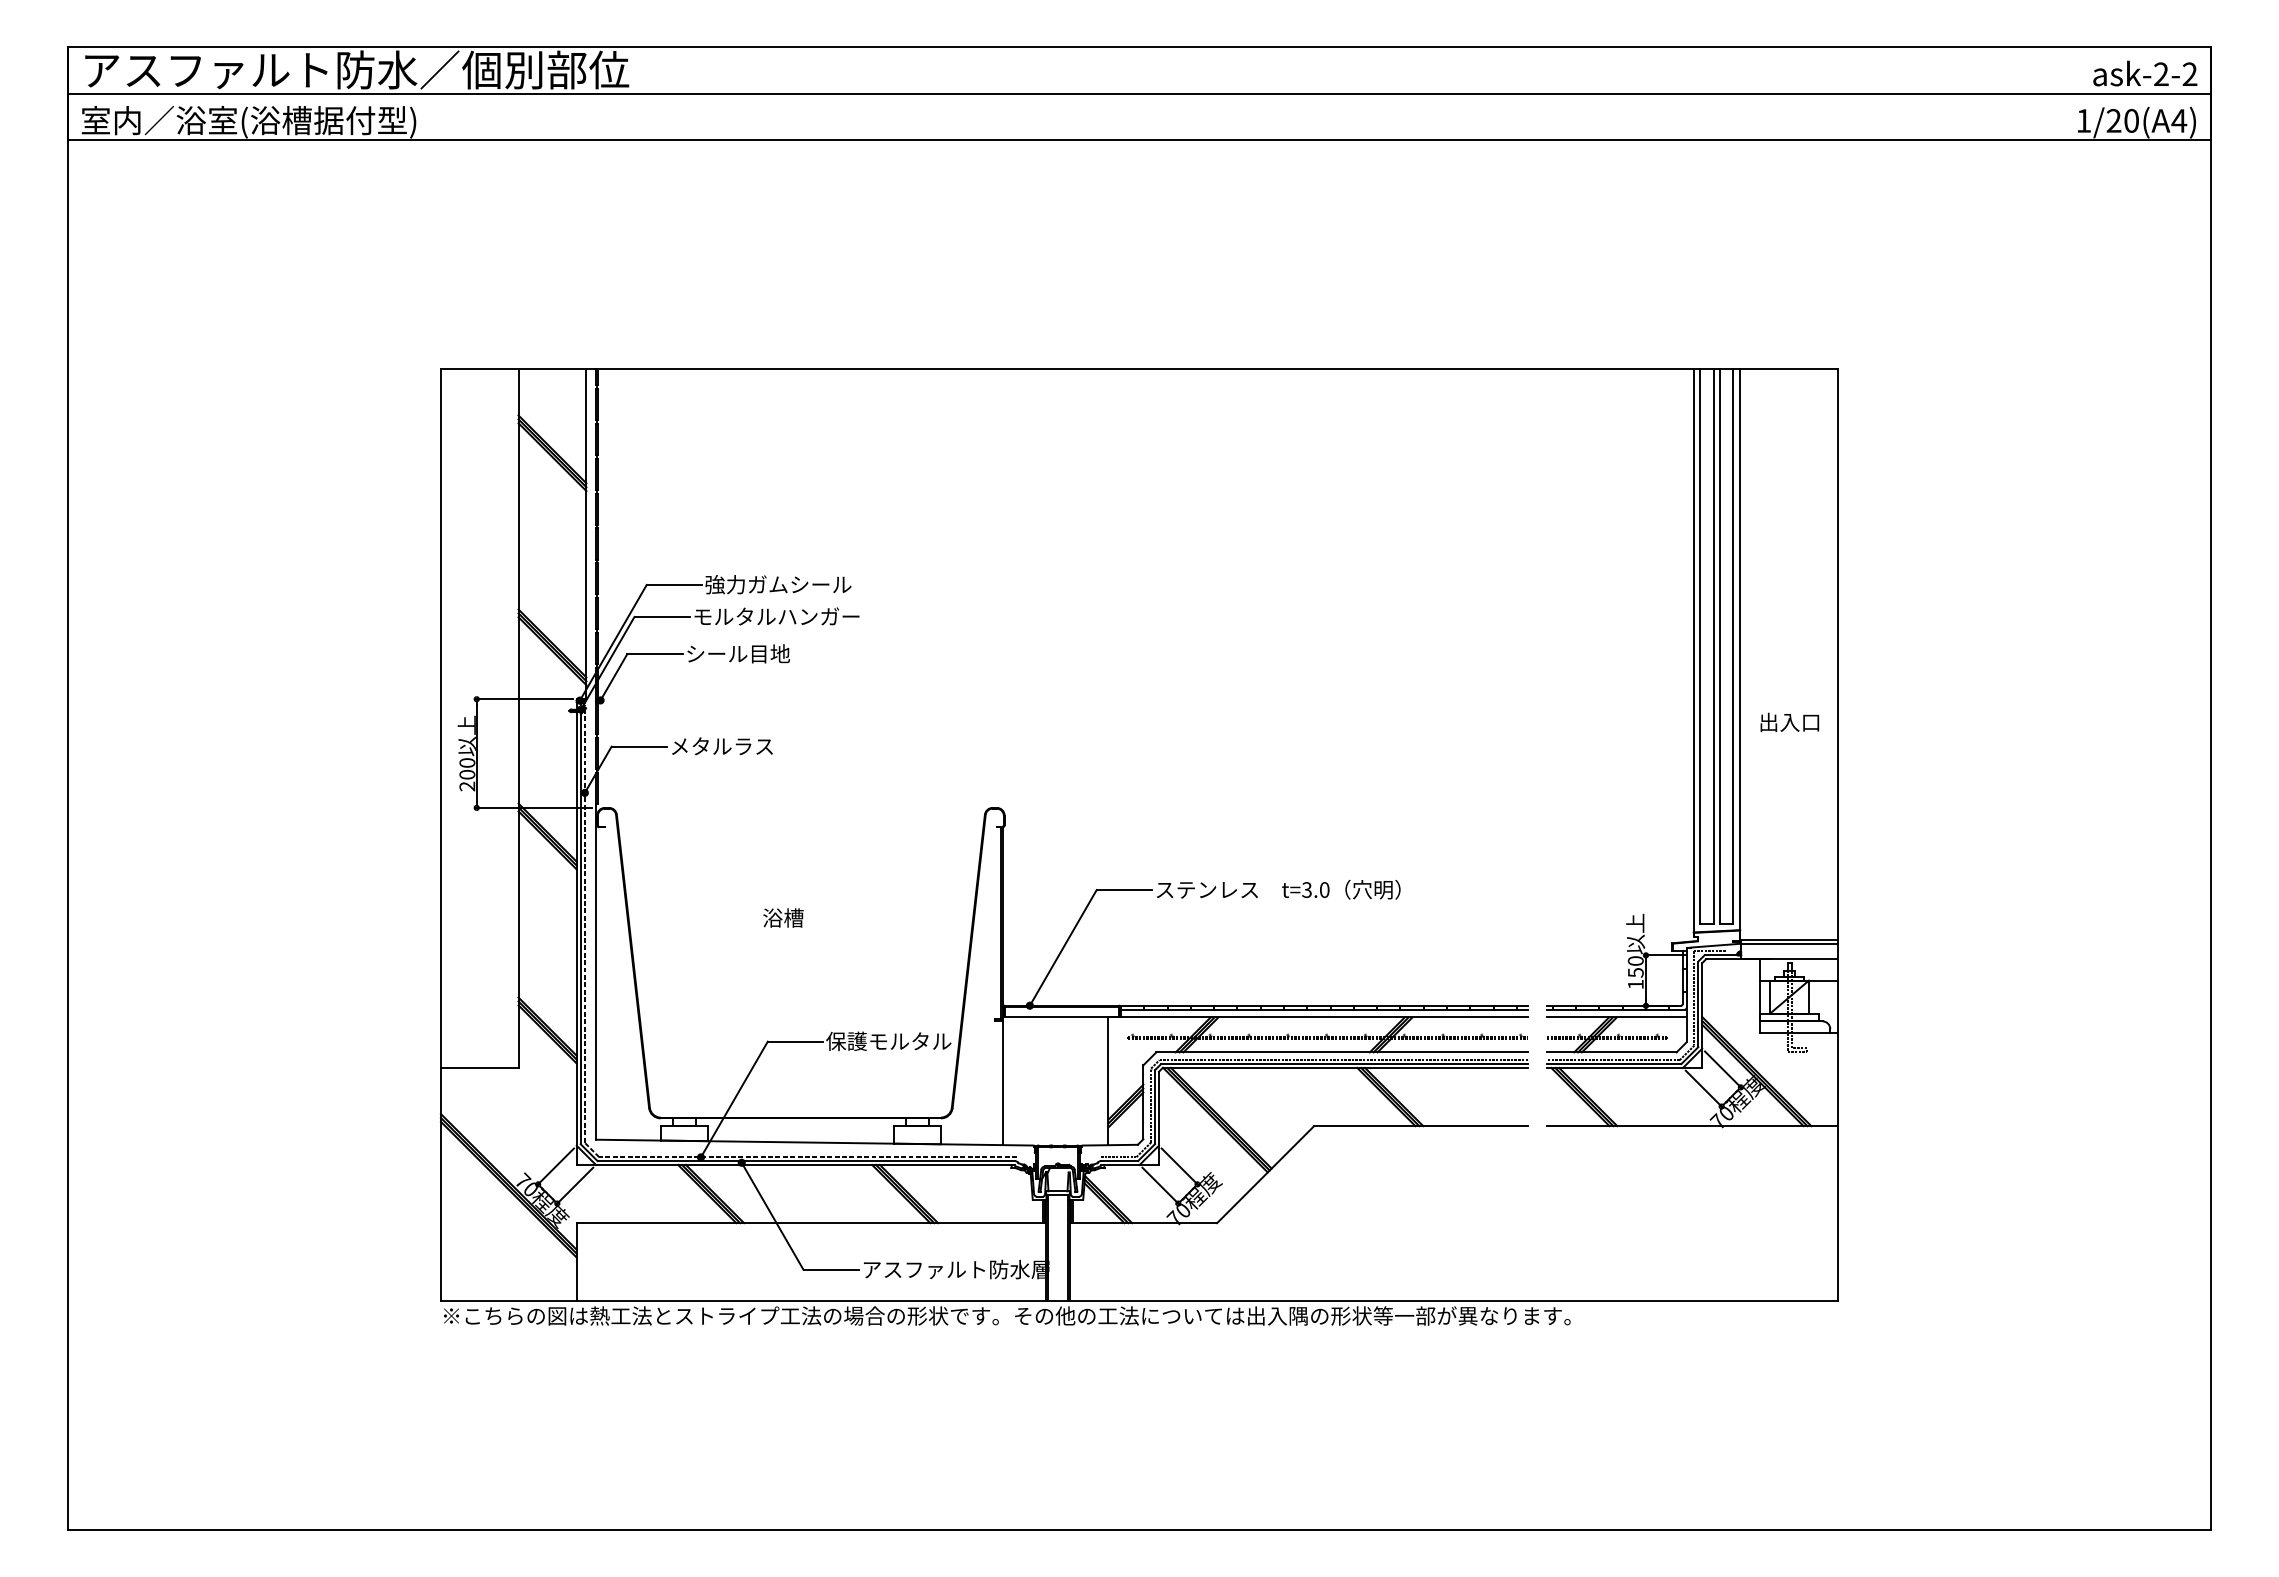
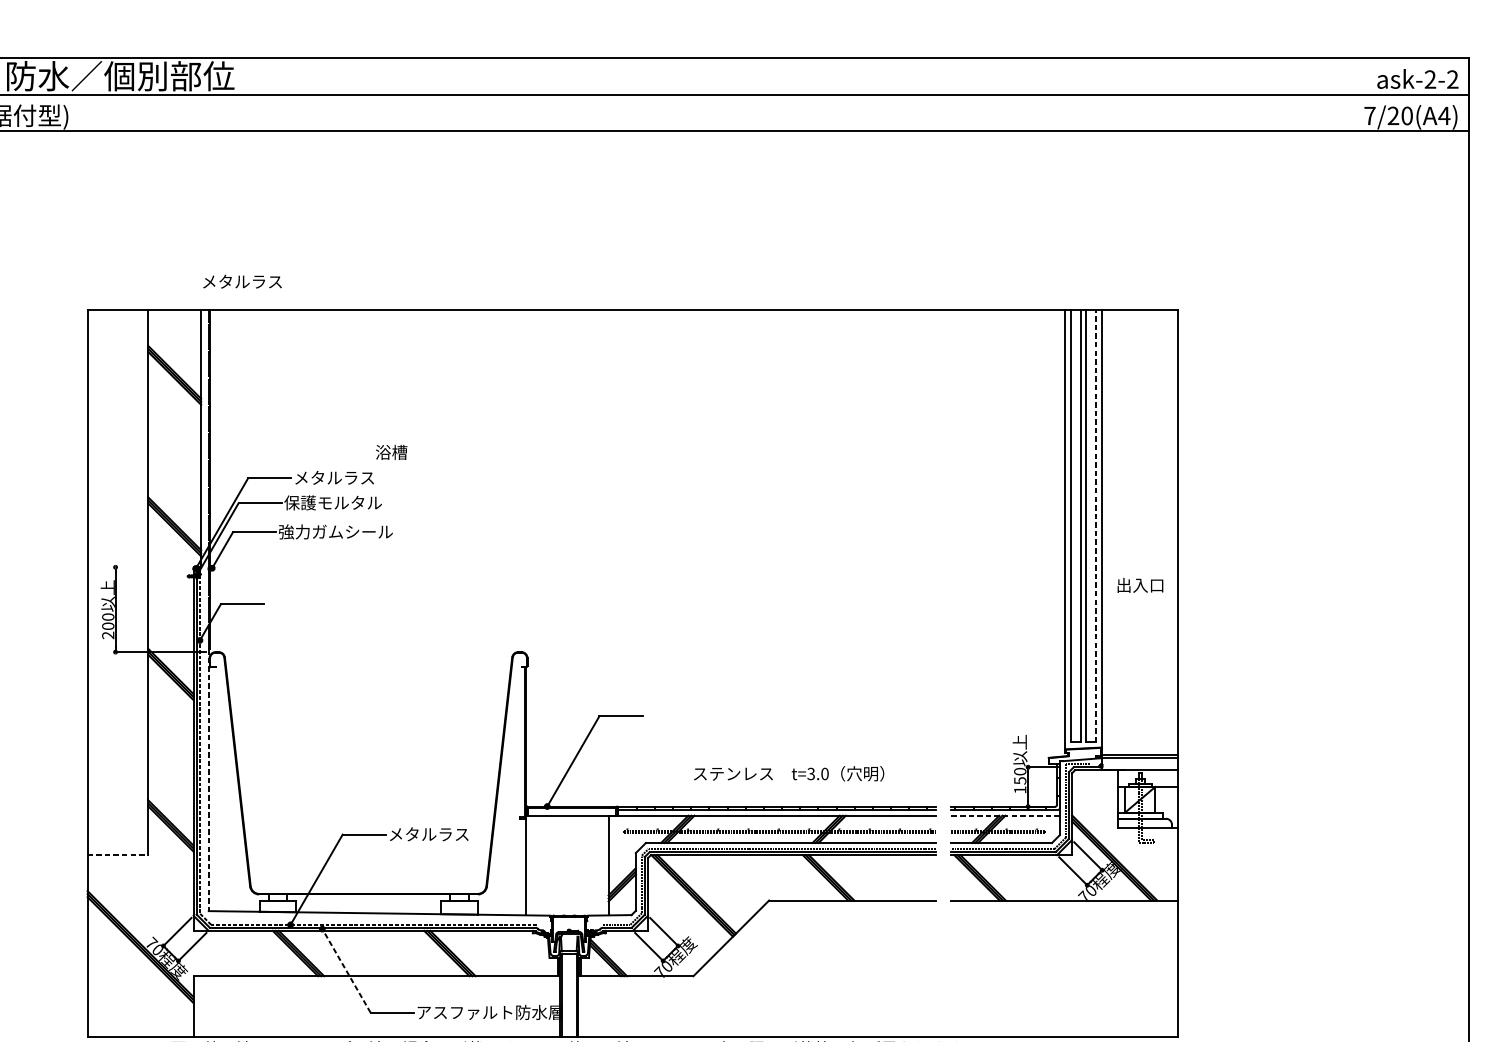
text: (2083, 120) -> (1369, 115), 1/20(A4) -> 7/20(A4)
text: (778, 584) -> (351, 477), 強力ガムシール -> メタルラス
text: (775, 616) -> (348, 502), モルタルハンガー -> 保護モルタル
line: (1733, 645) -> (1096, 525), solid -> dashed
text: (758, 653) -> (335, 531), シール目地 -> 強力ガムシール
line: (524, 699) -> (152, 567), removed
text: (722, 746) -> (242, 281), moved
text: (1278, 889) -> (788, 773), moved
text: (783, 917) -> (391, 452), moved
line: (596, 971) -> (209, 779), solid -> dashed
line: (1616, 1017) -> (1005, 815), solid -> dashed
text: (888, 1041) -> (436, 834), 保護モルタル -> メタルラス
line: (479, 1067) -> (117, 854), solid -> dashed
line: (772, 1216) -> (346, 971), solid -> dashed

